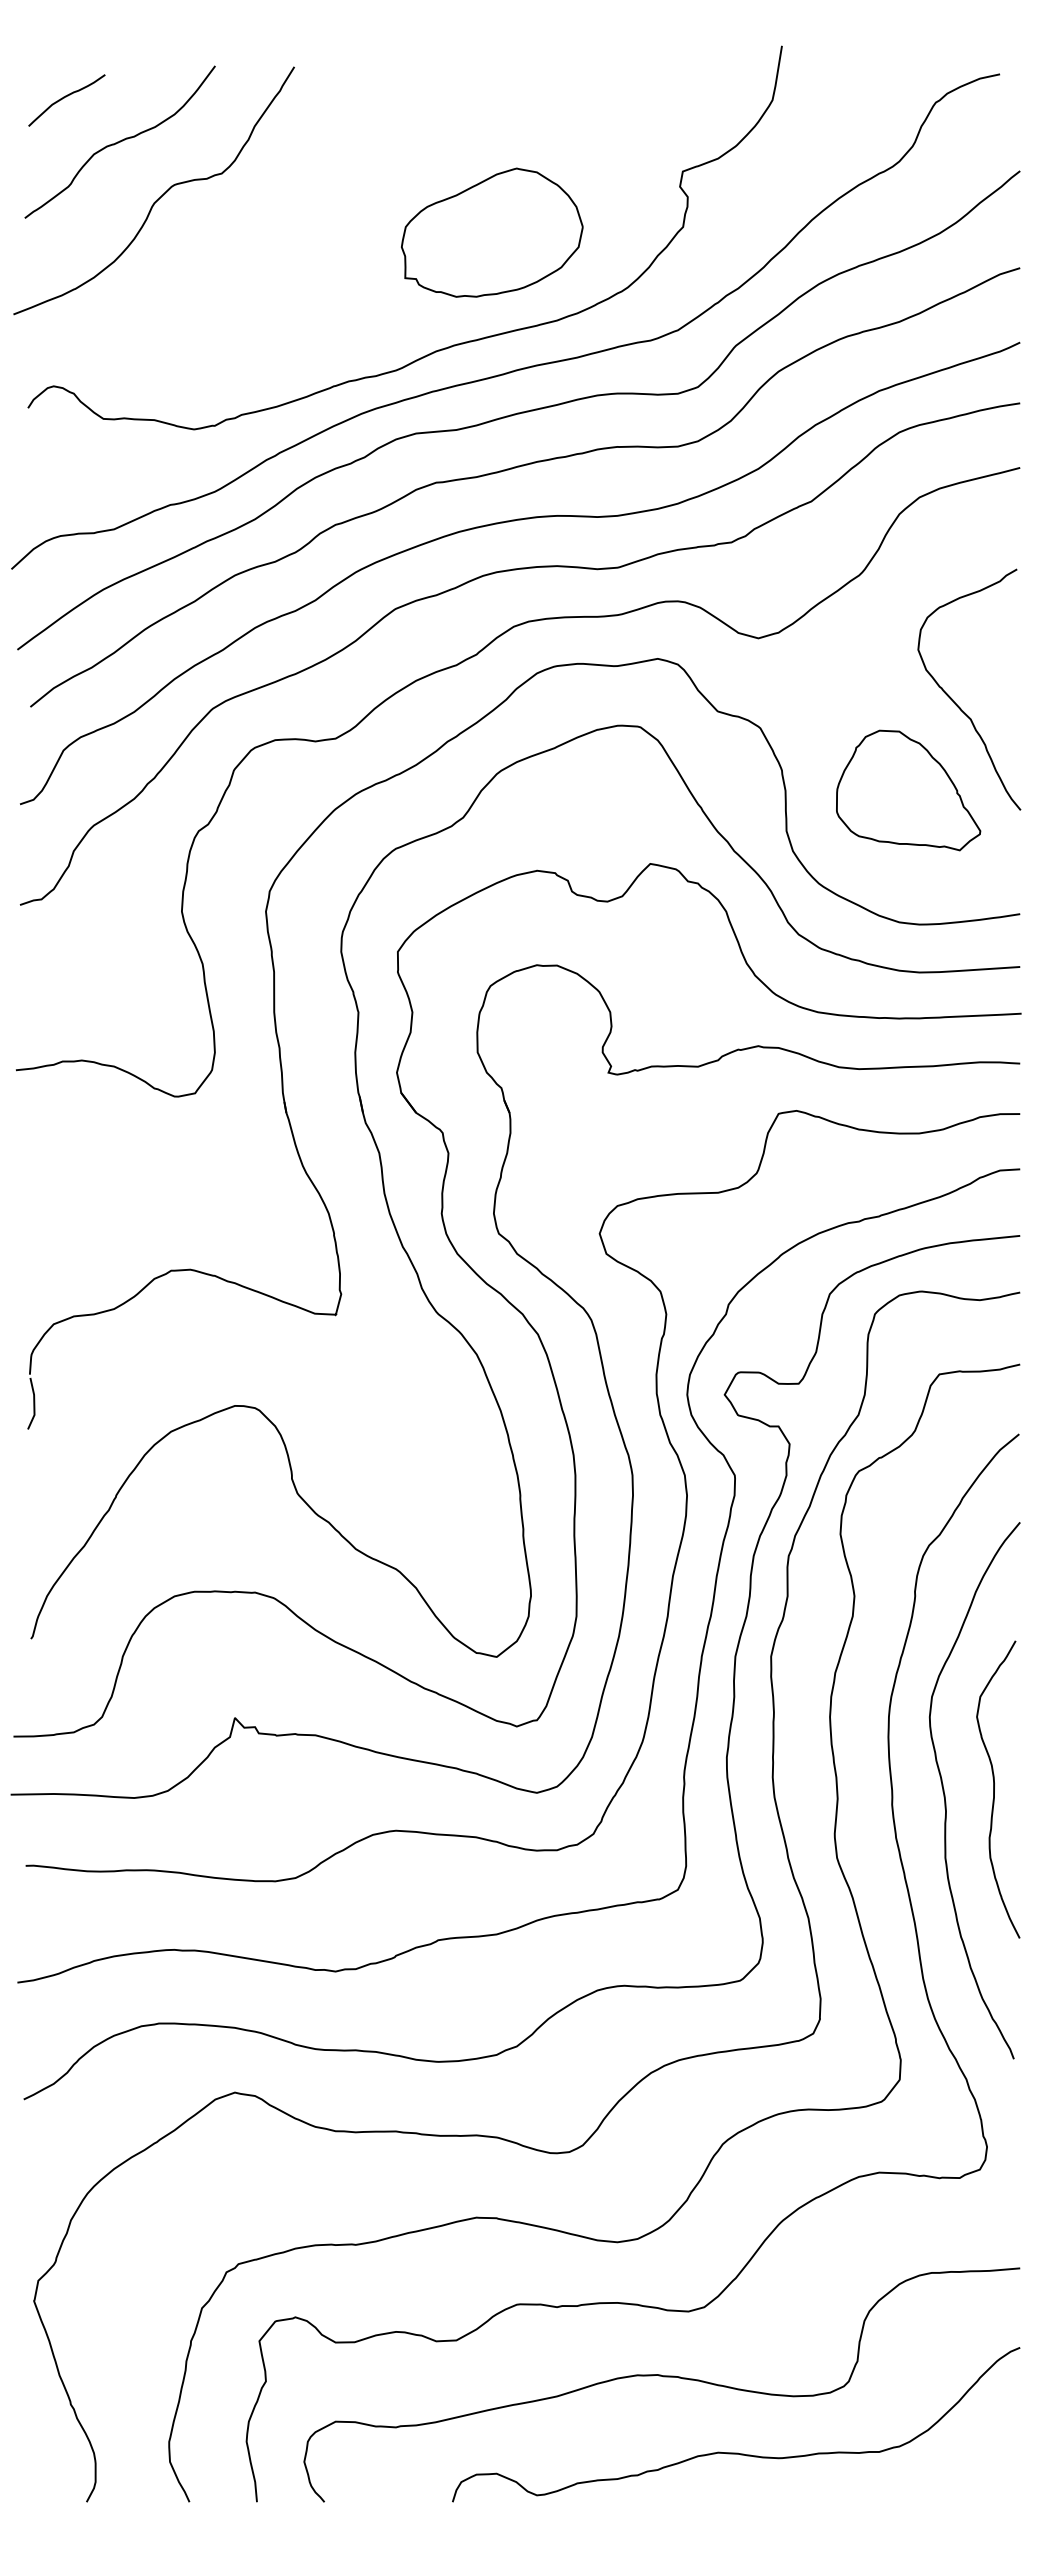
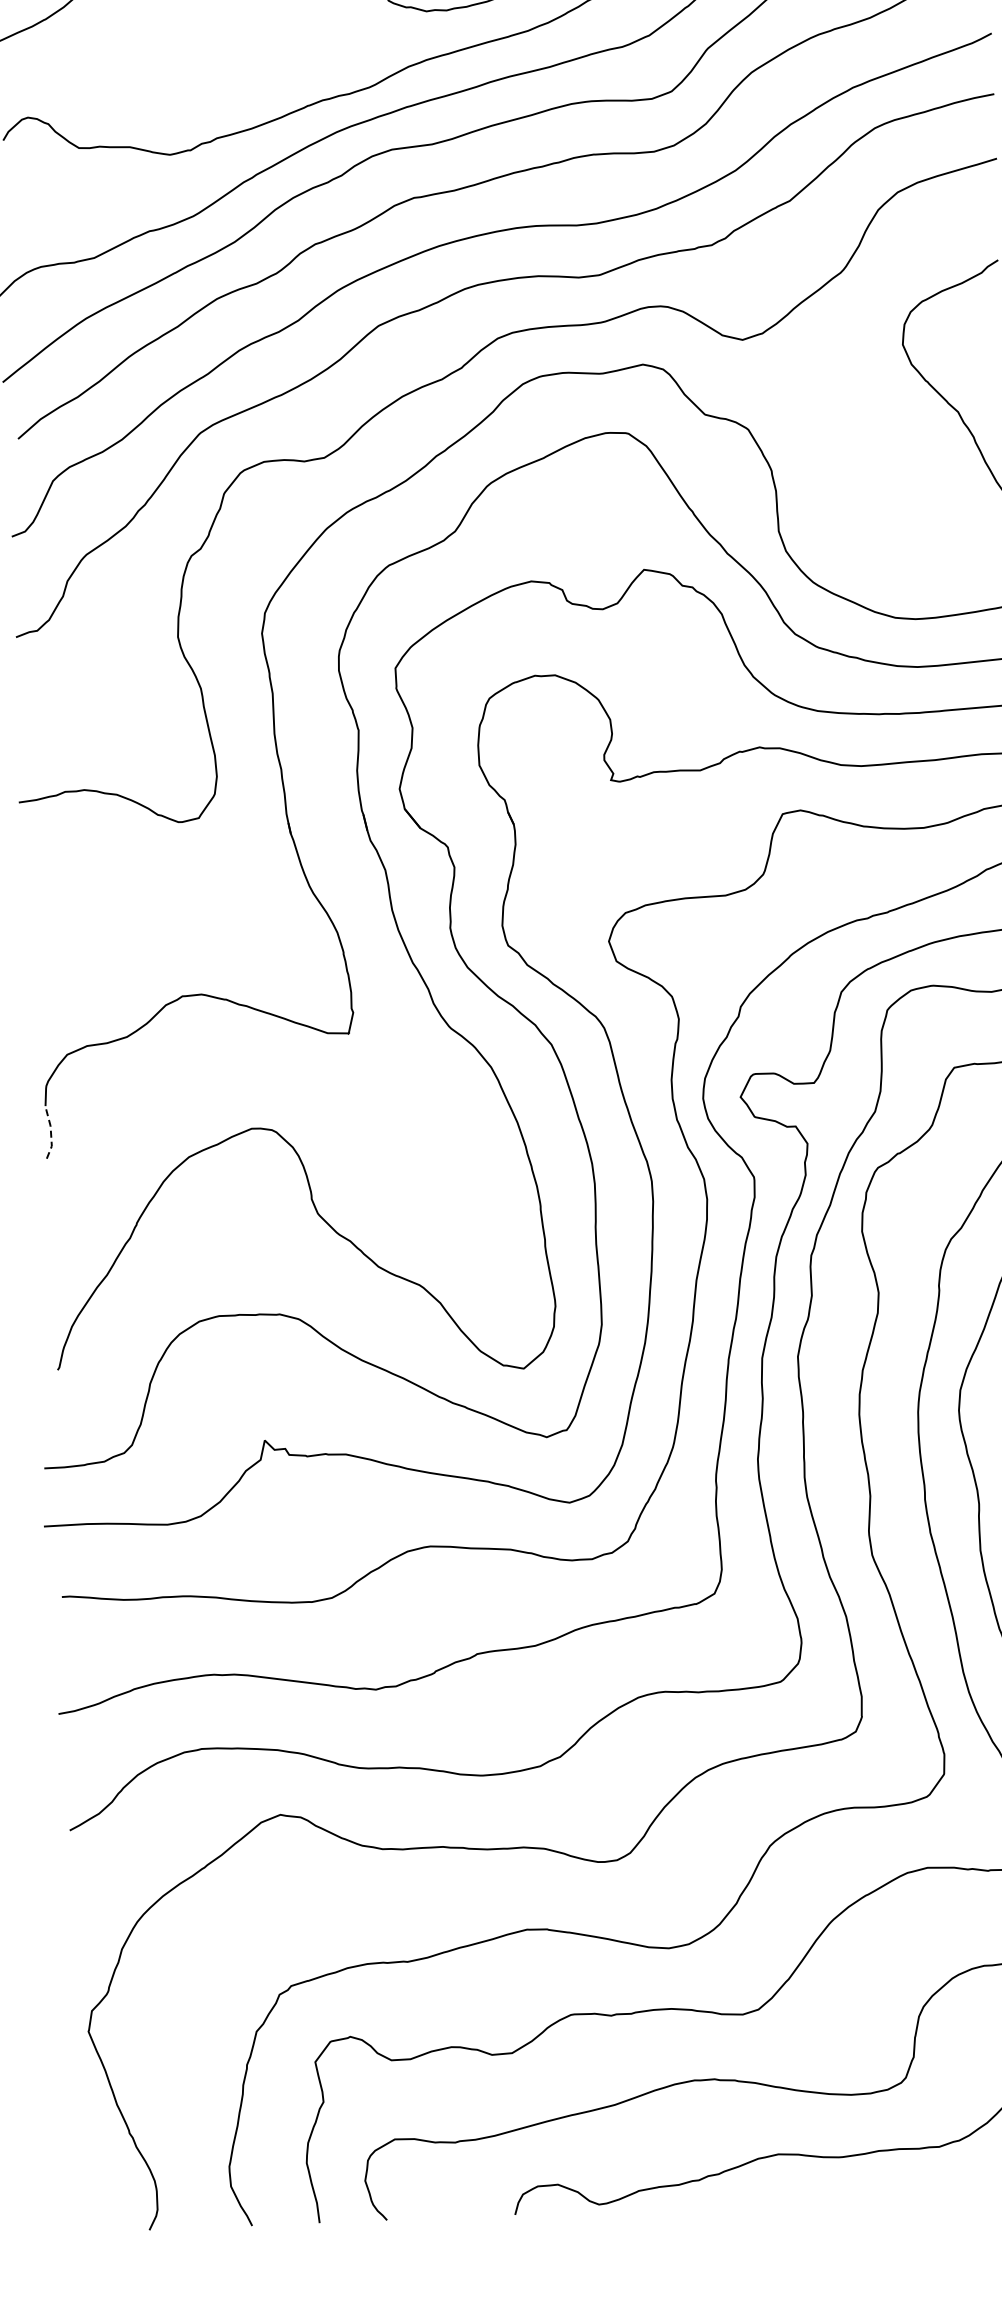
part: (908, 790) -> (898, 485), removed
line: (34, 1404) -> (51, 1135), solid -> dashed

